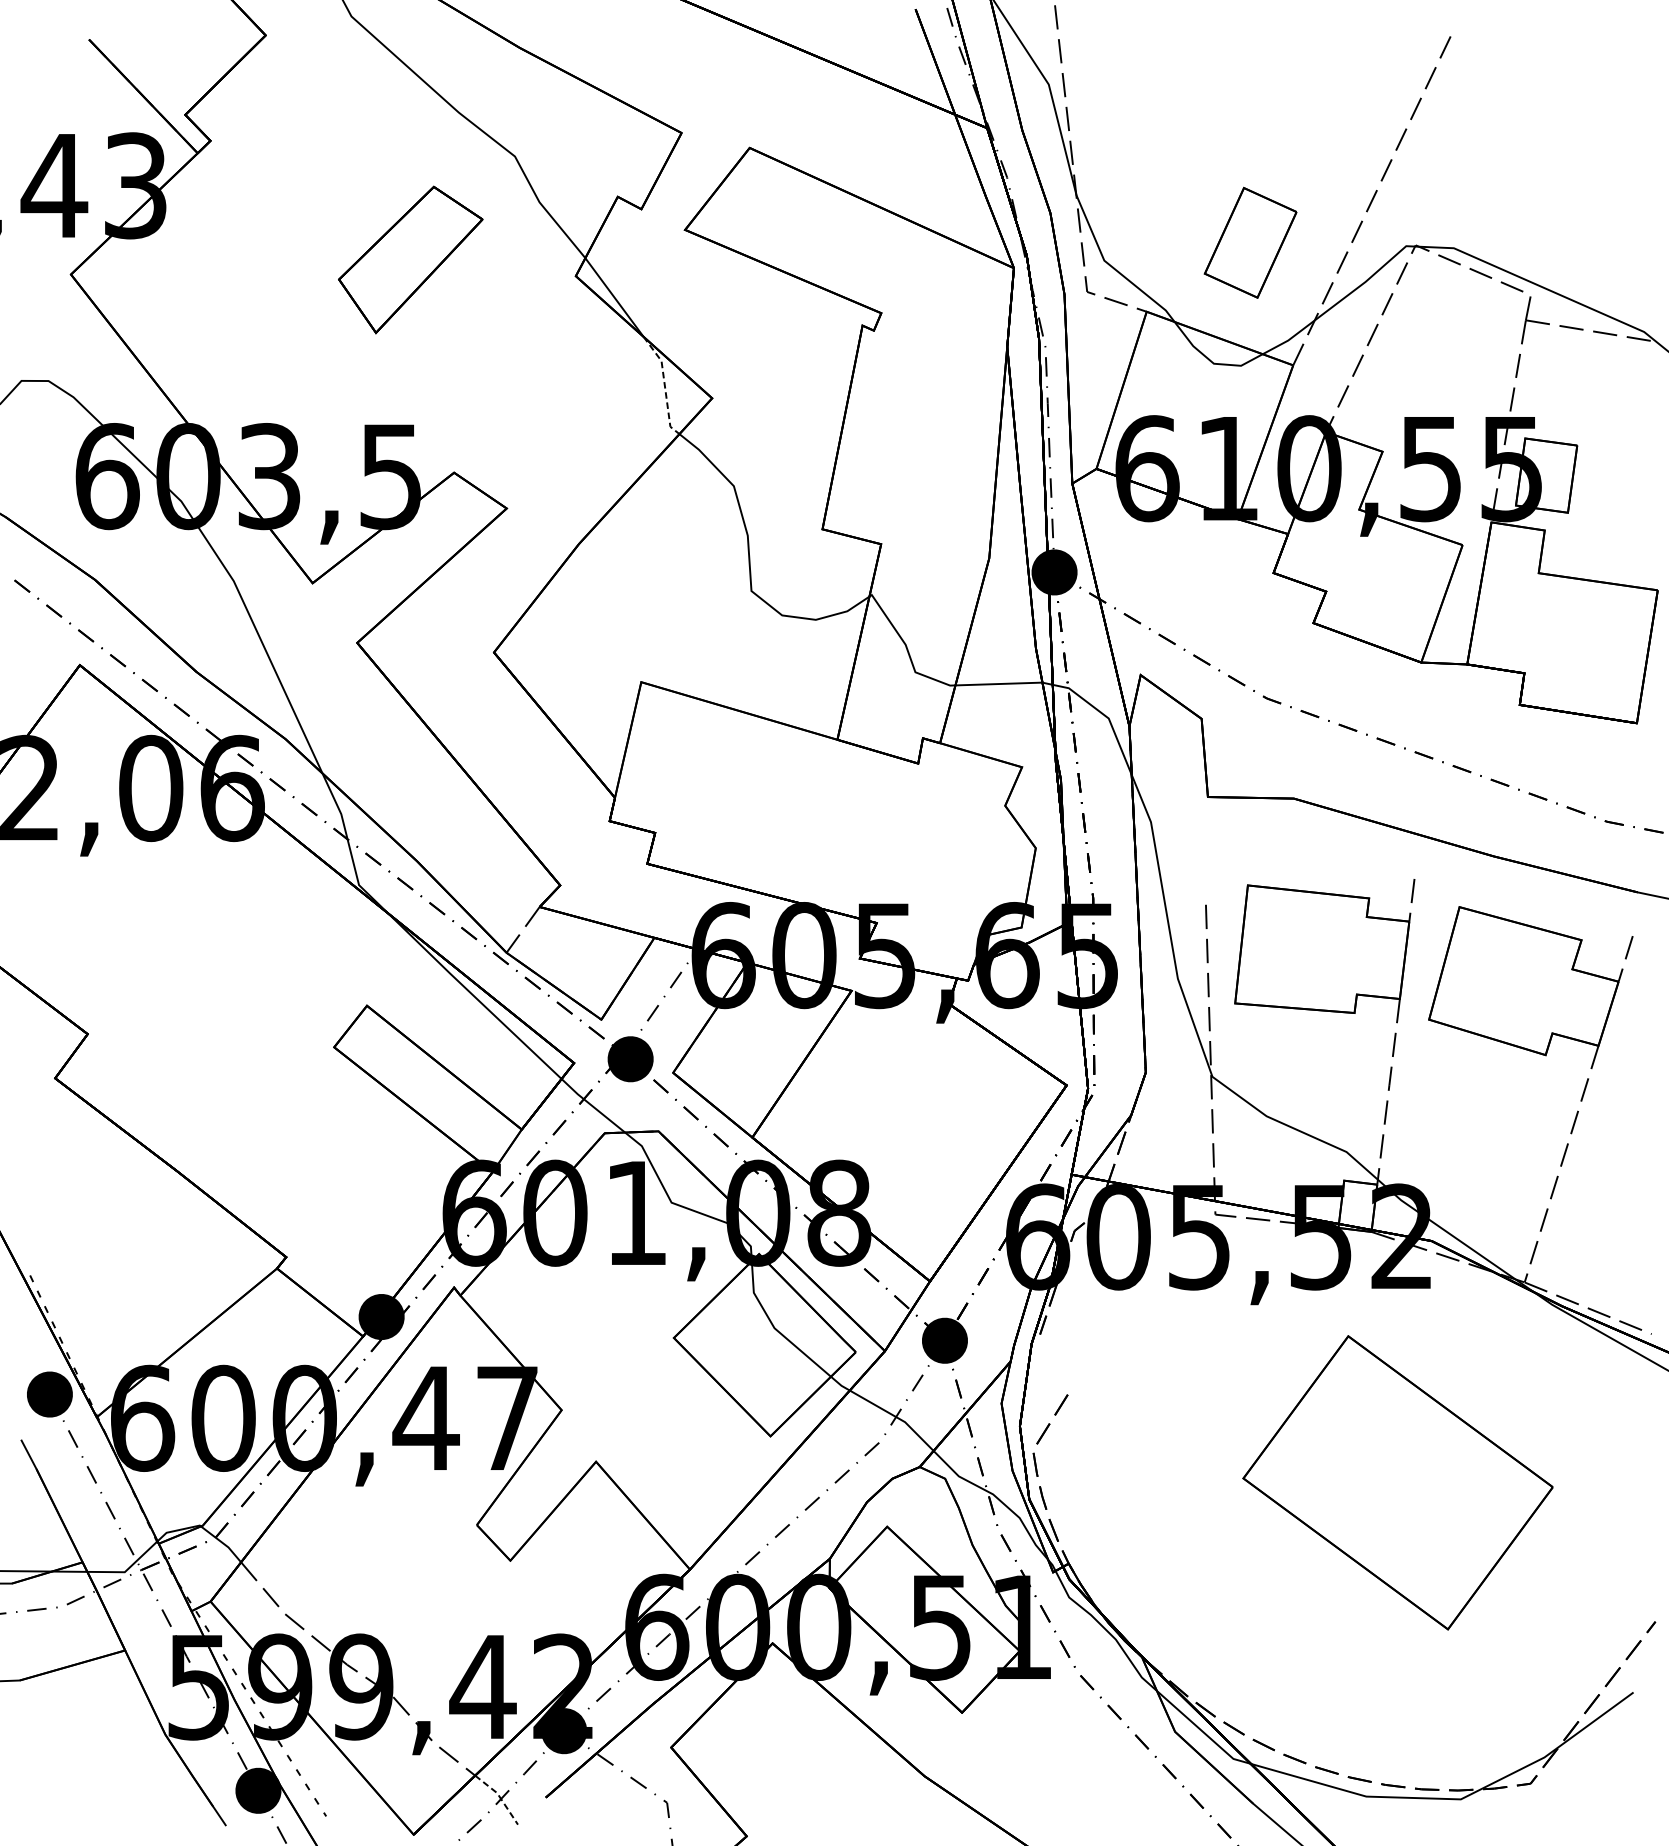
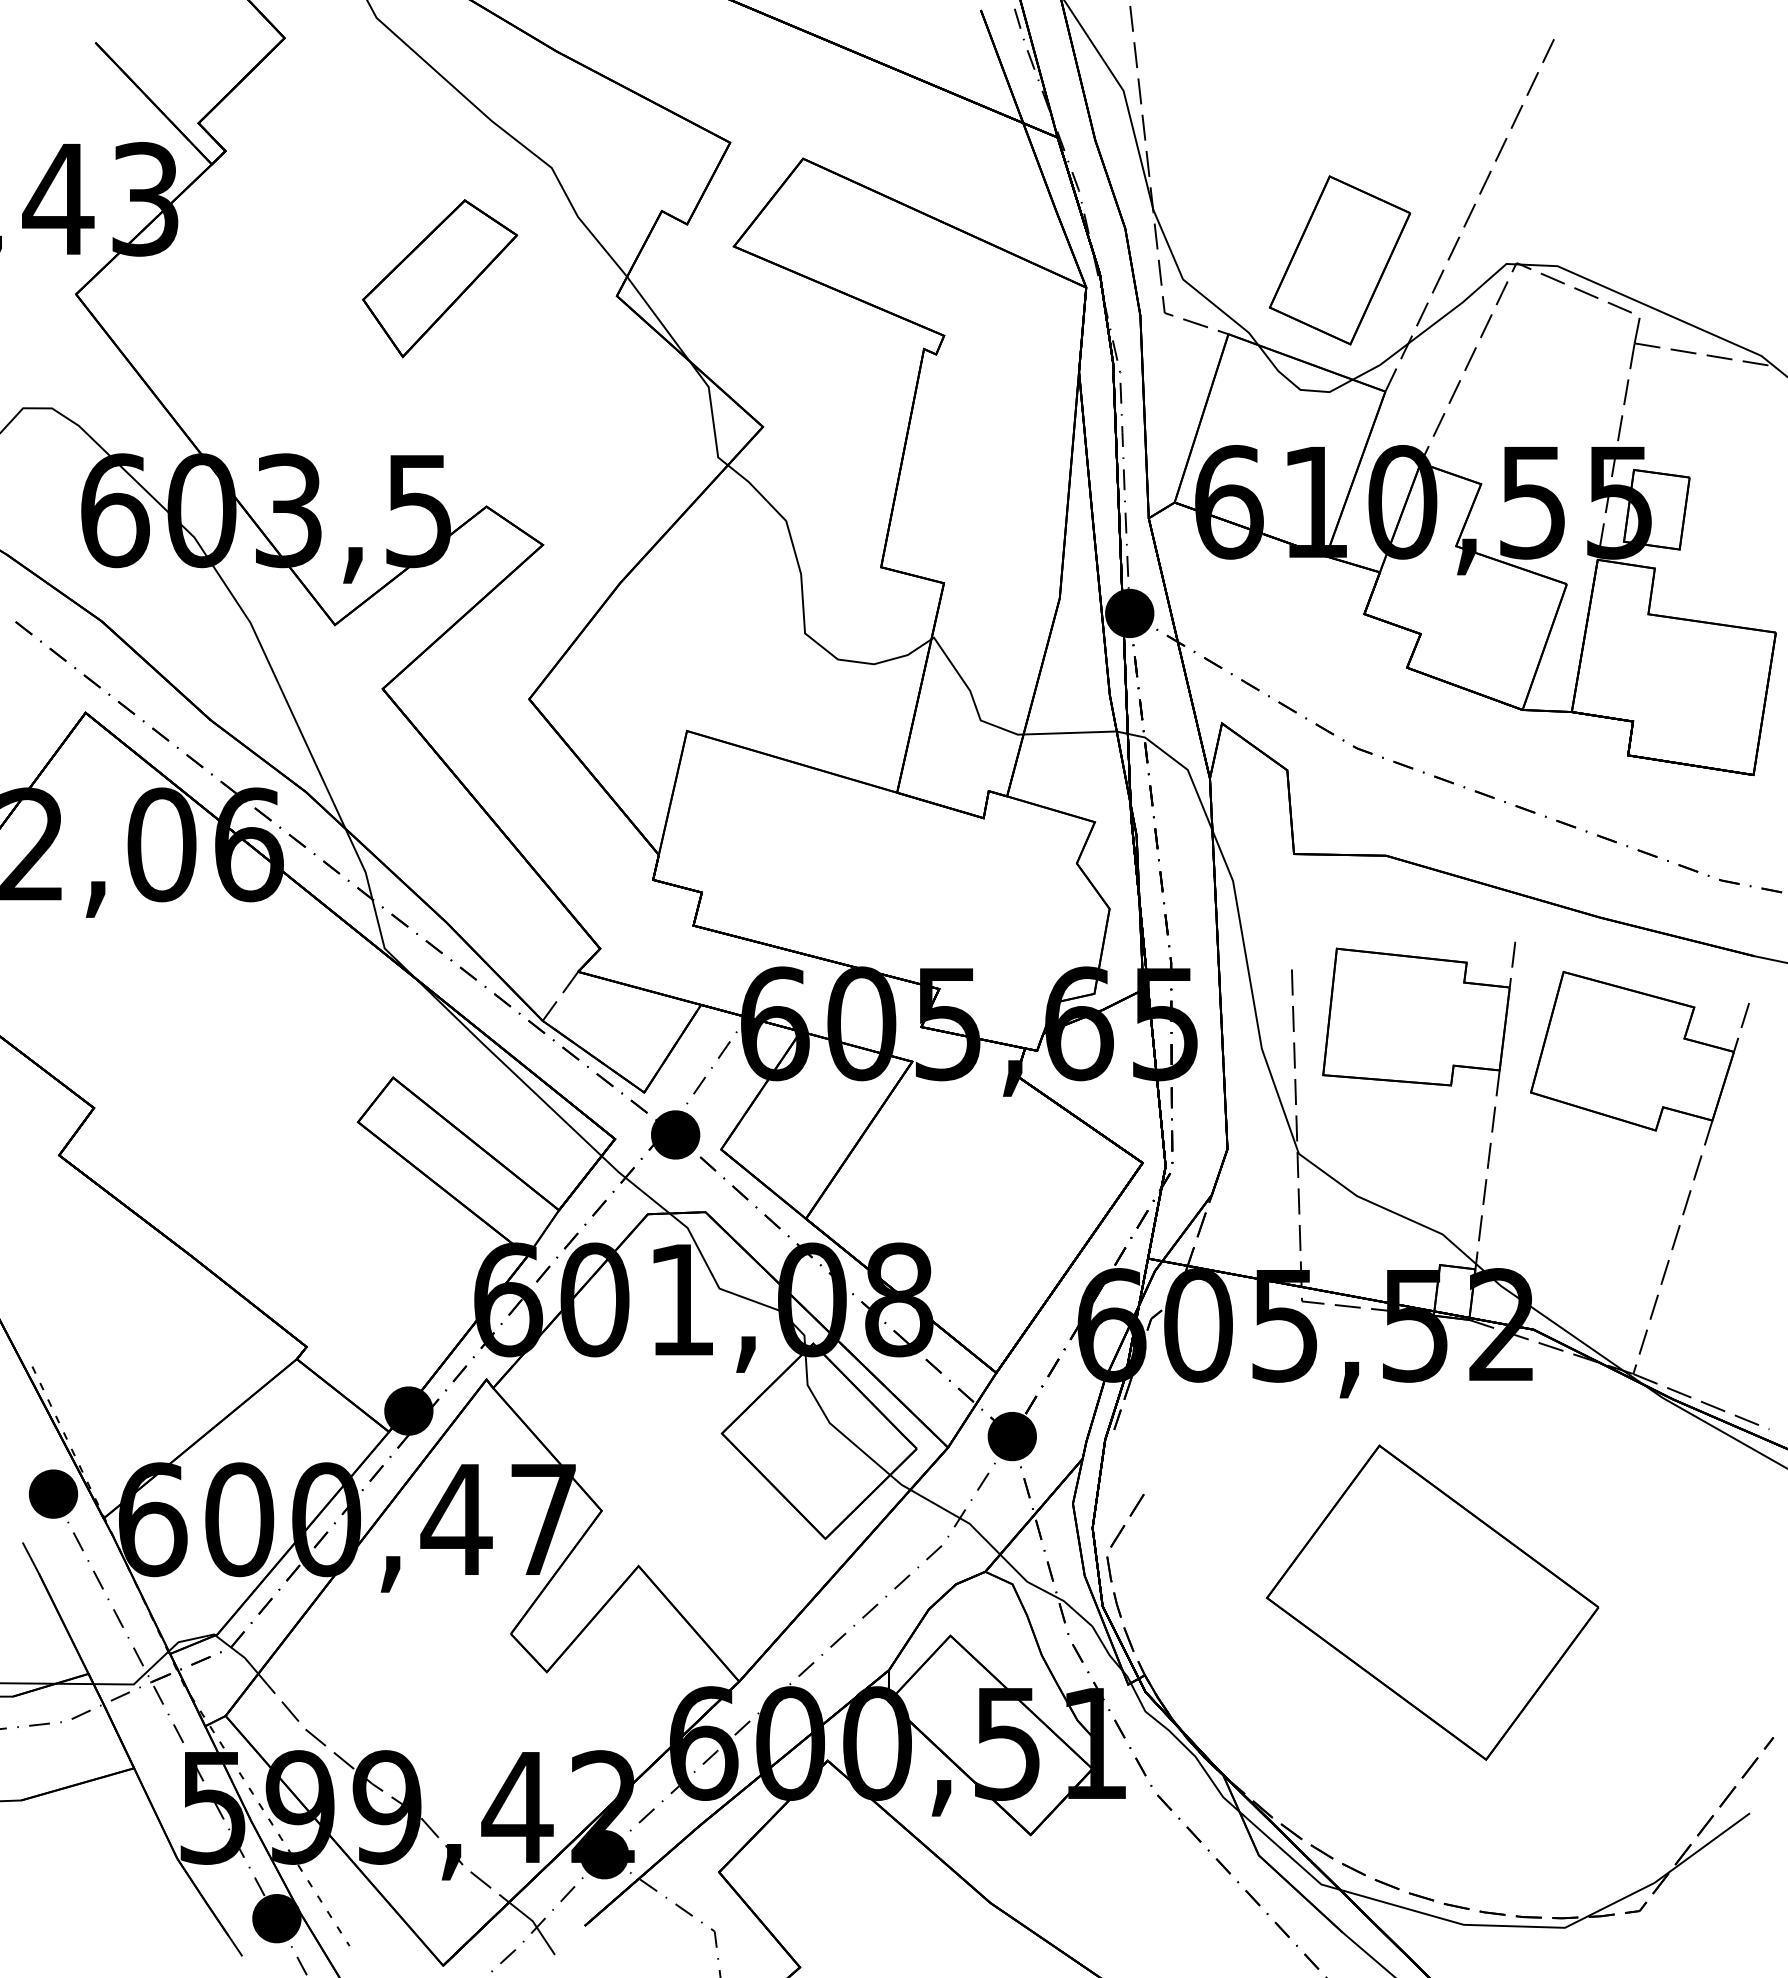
part: (1250, 242) -> (1339, 260), size x1.43
line: (665, 384) -> (712, 412), dashed -> solid
part: (1397, 1482) -> (1432, 1602), moved
line: (499, 1797) -> (535, 1925), dashed -> solid

